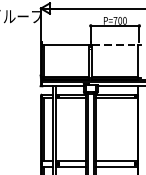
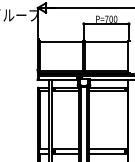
line: (115, 44) -> (106, 41), dashed -> solid

